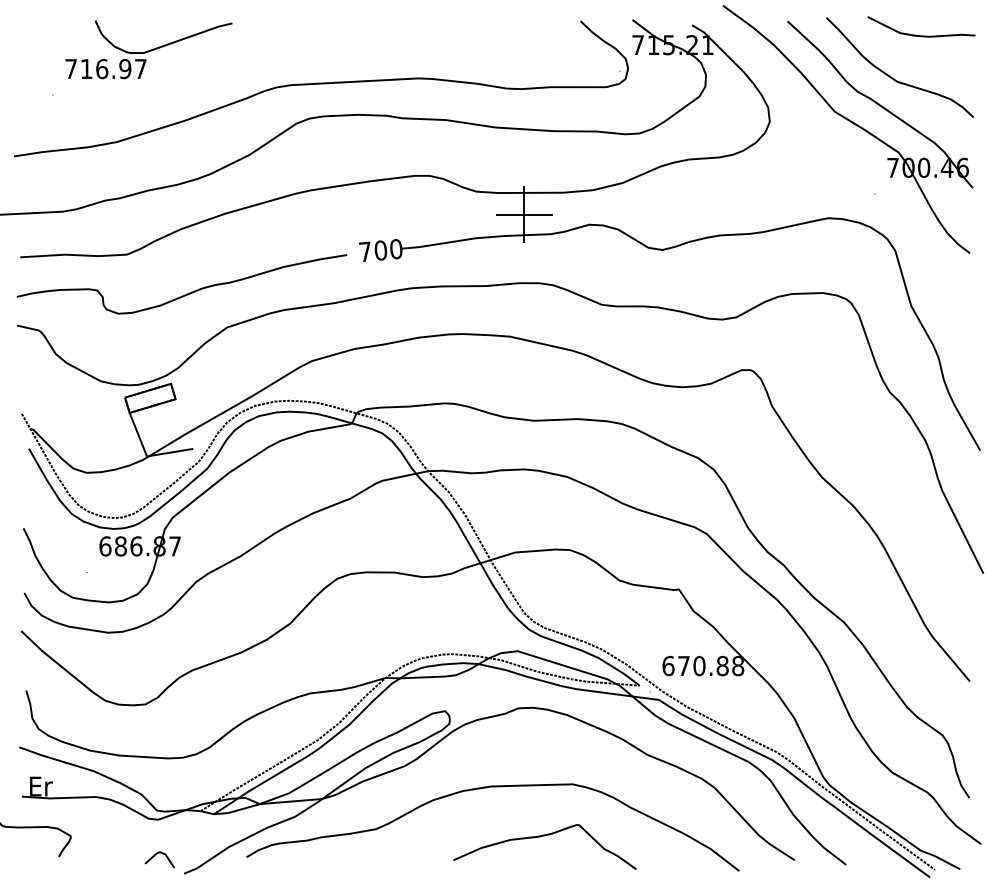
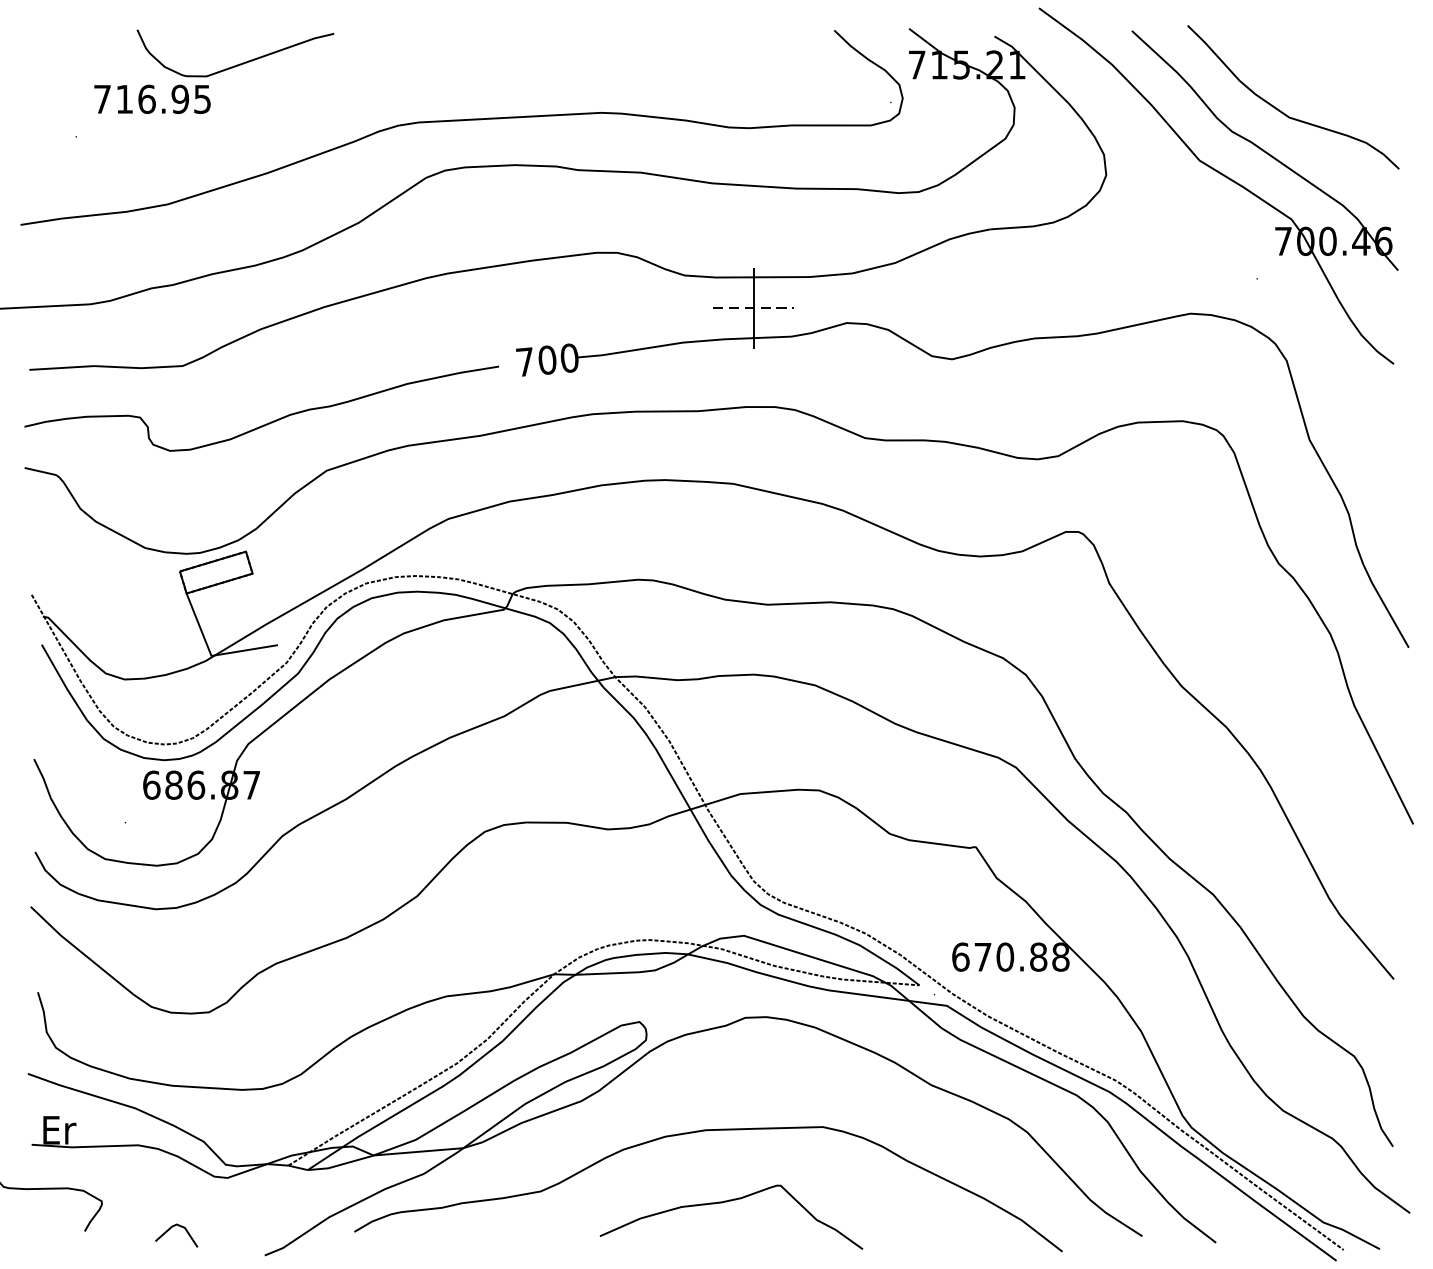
curve: (921, 35) -> (1324, 51), removed
text: (140, 69) -> (202, 100), 716.97 -> 716.95
line: (524, 214) -> (753, 308), solid -> dashed
part: (540, 837) -> (725, 1203), moved
line: (157, 854) -> (173, 1227), moved

